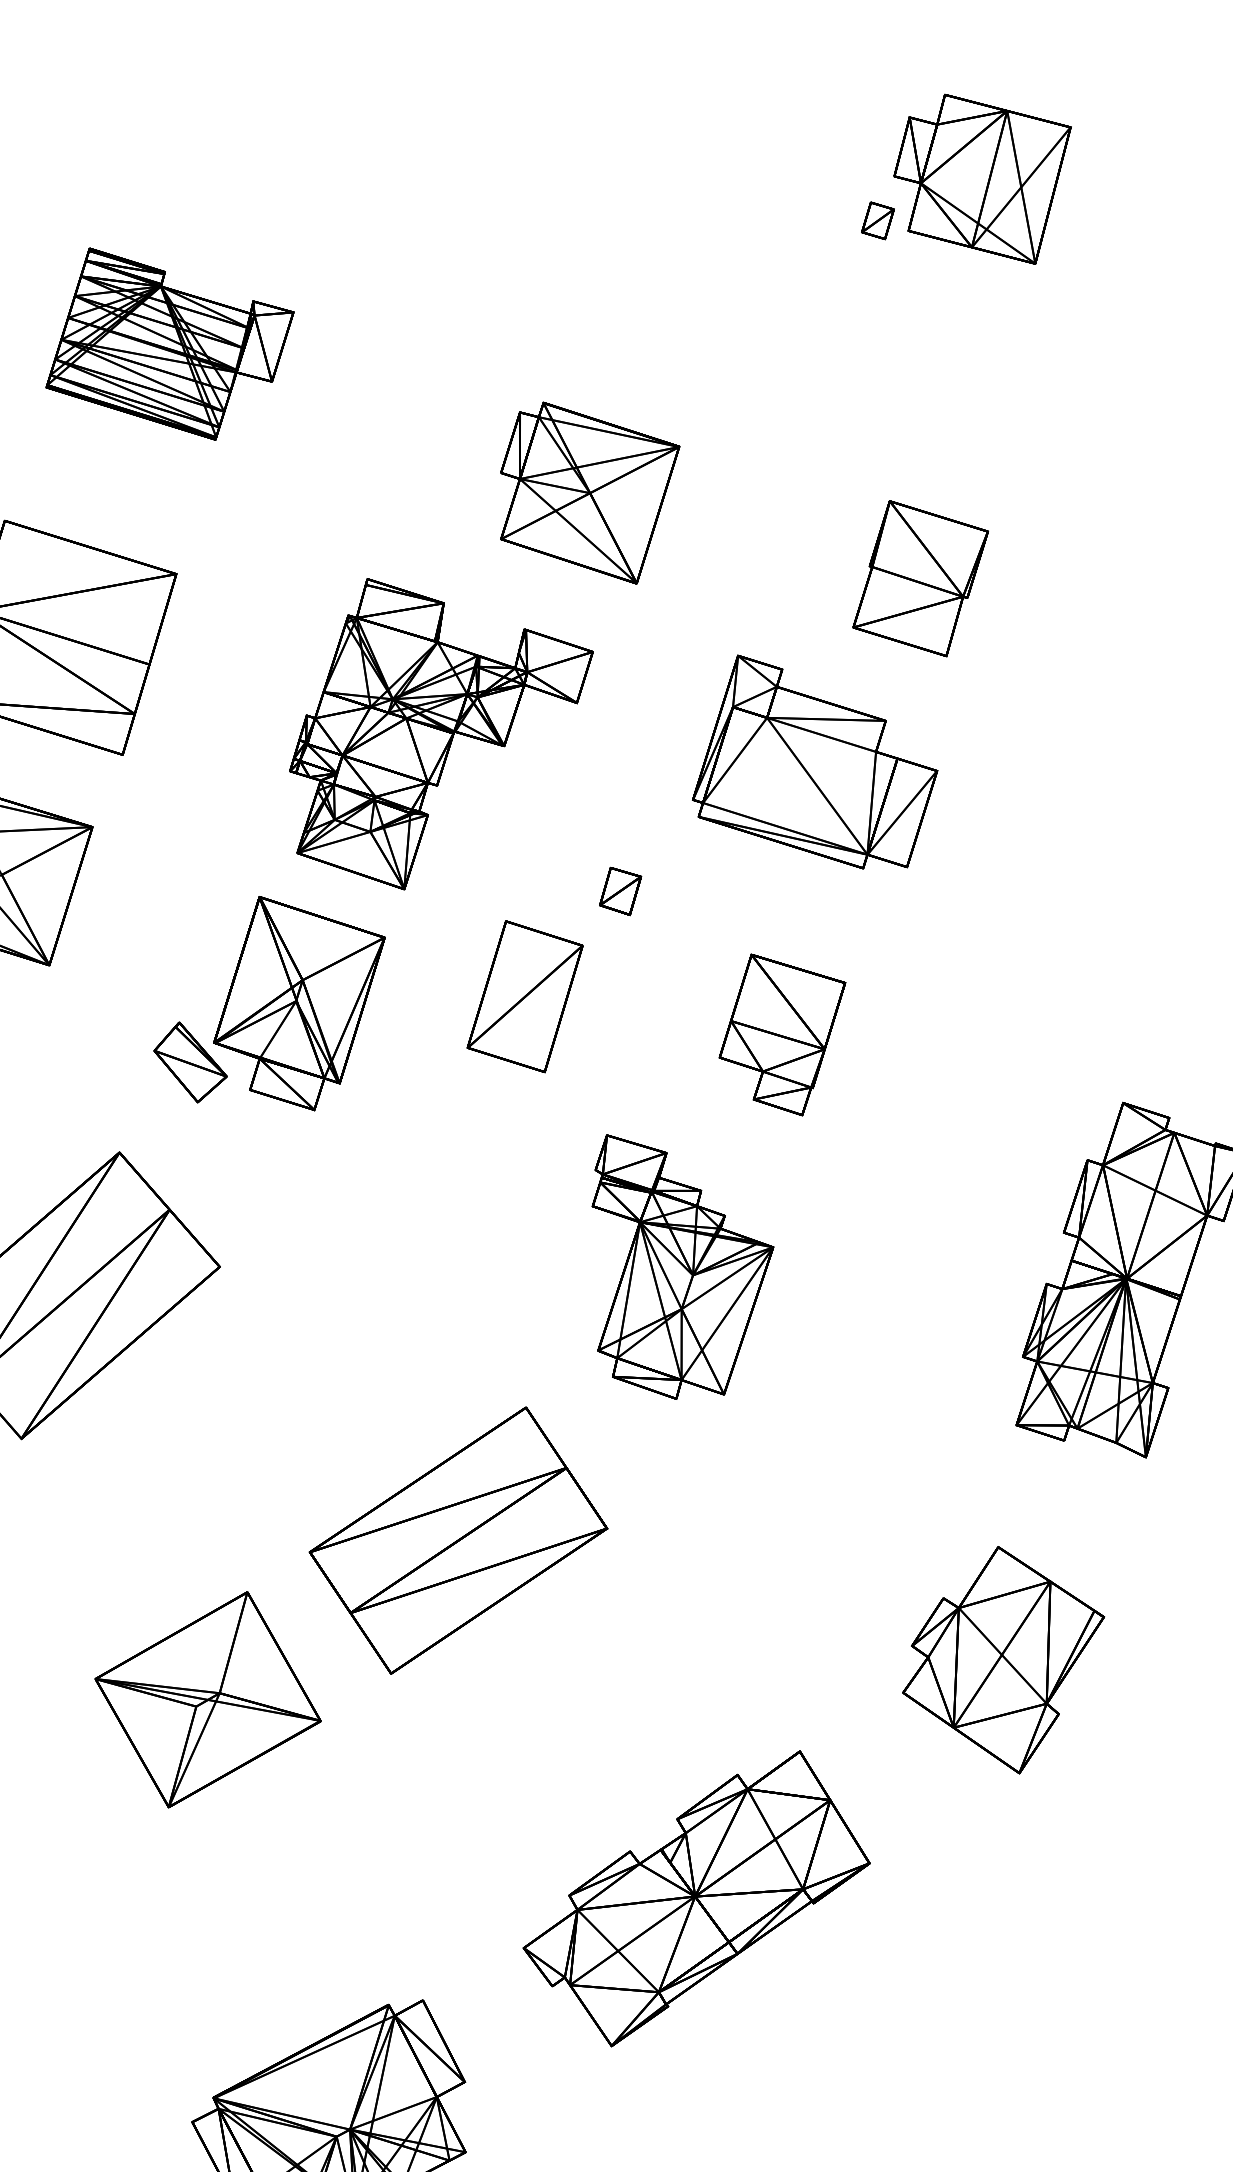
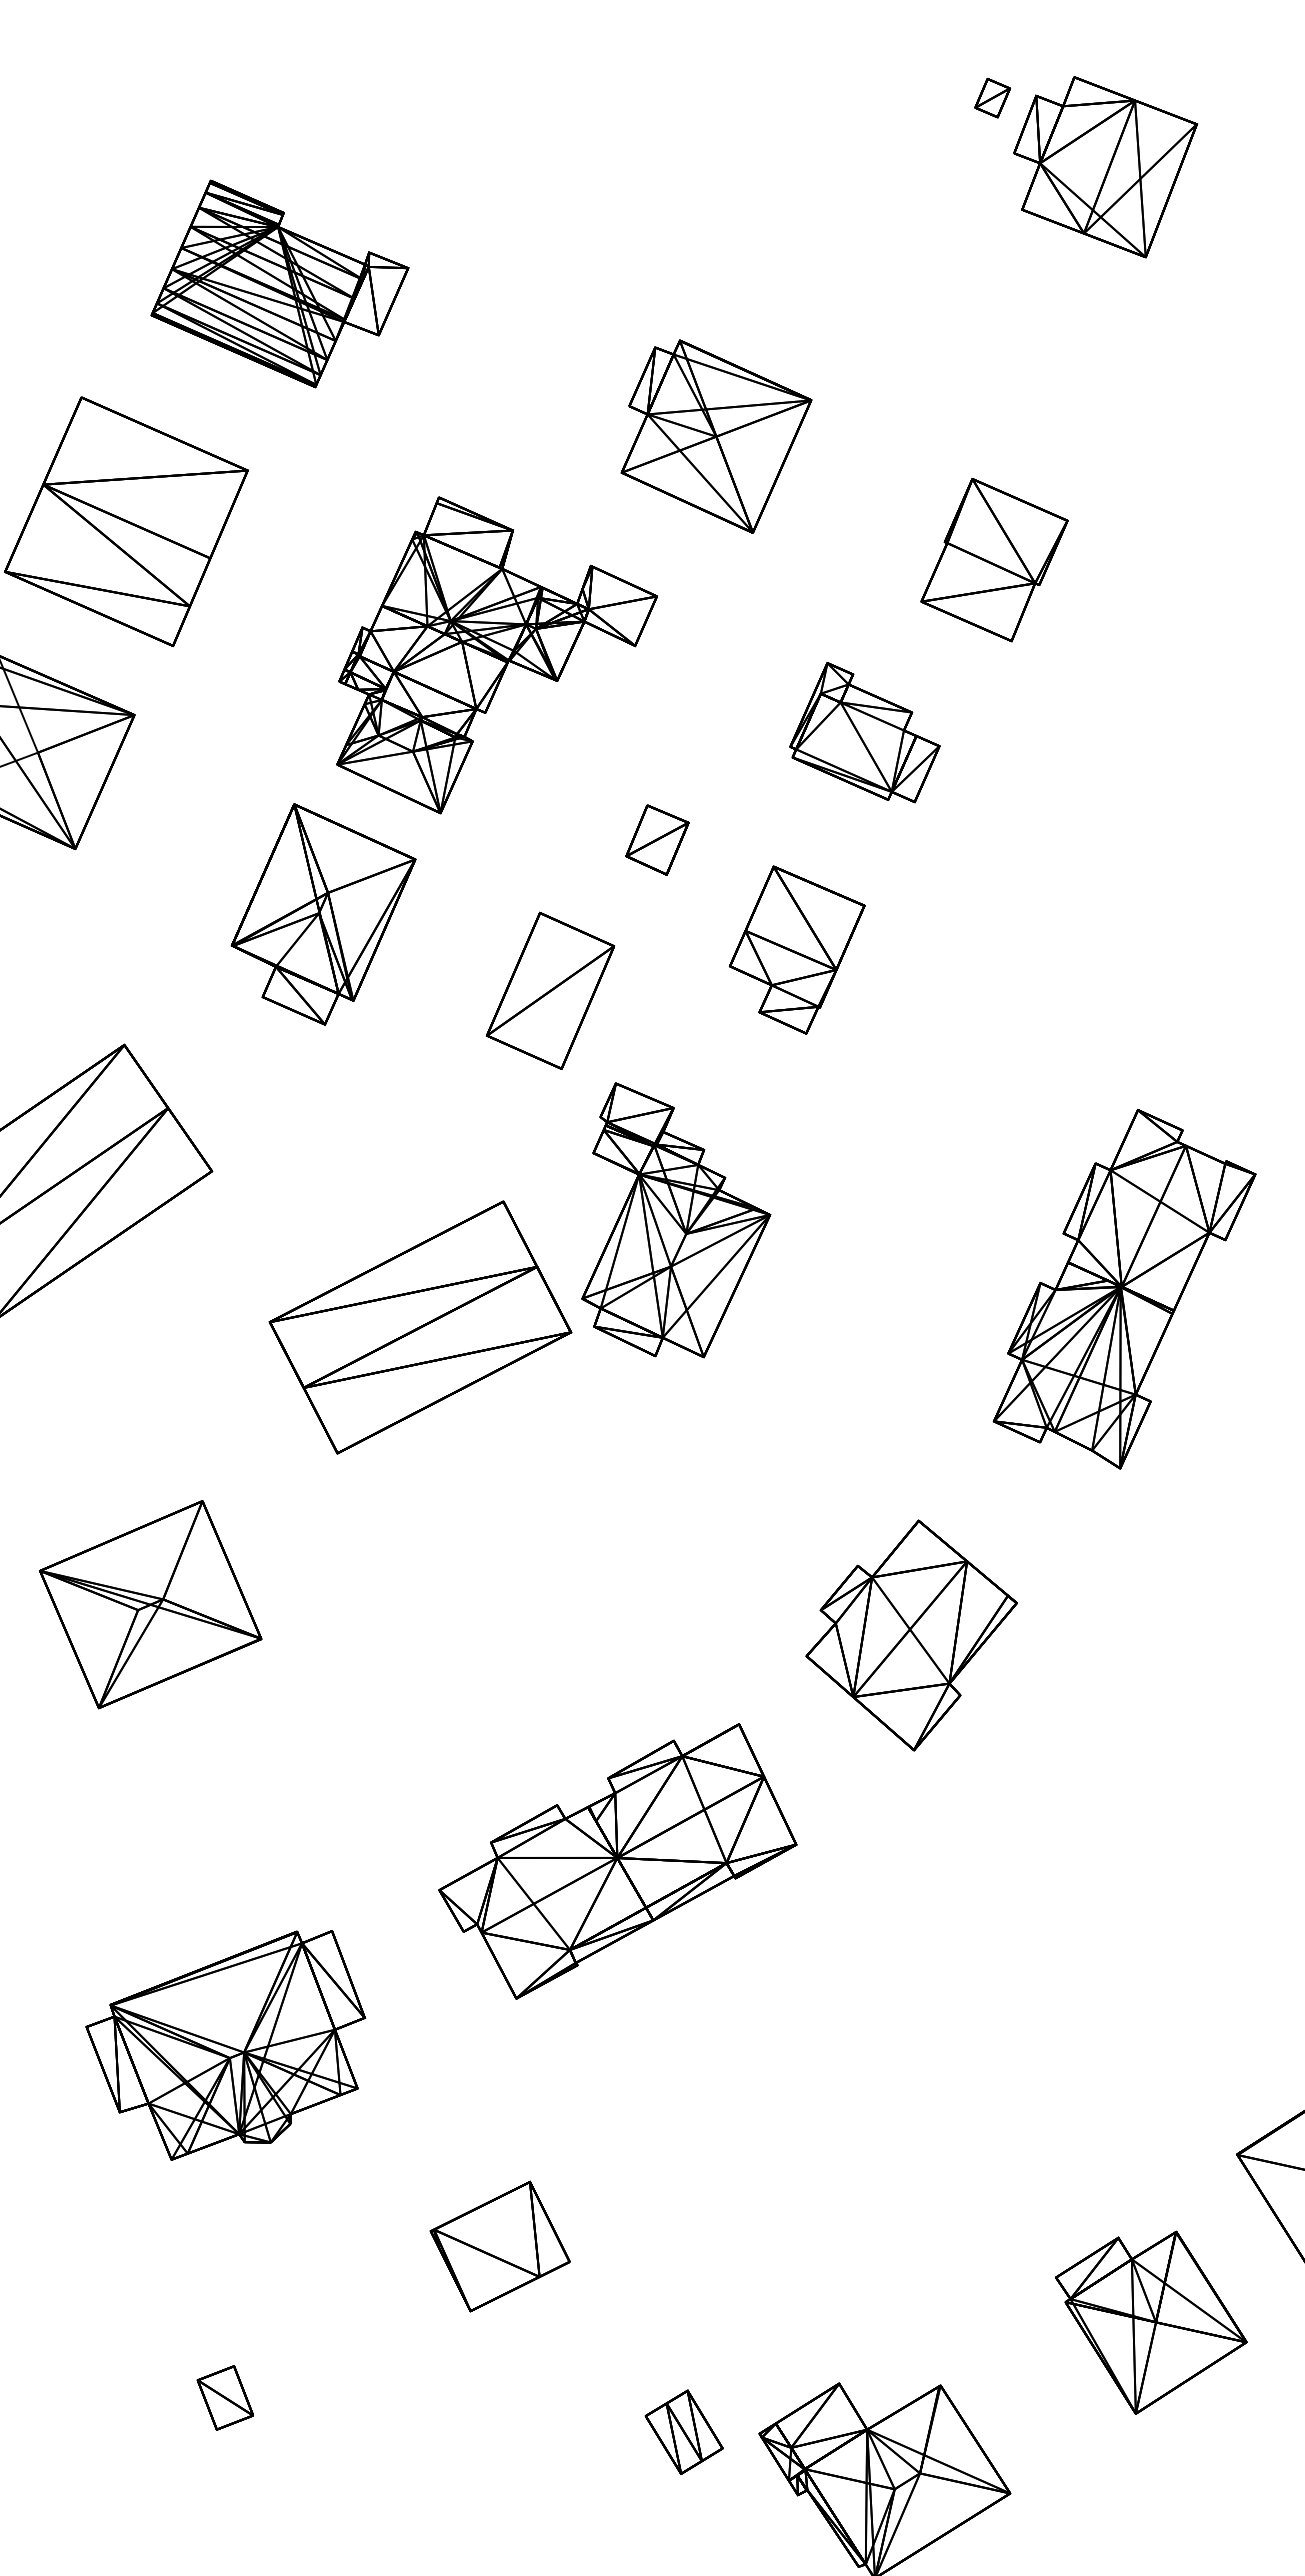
part: (877, 221) -> (992, 98), moved
part: (168, 341) -> (279, 283), moved
part: (590, 493) -> (716, 436), moved
part: (812, 762) -> (864, 732), size x0.6
part: (620, 890) -> (657, 839), size x1.4
part: (525, 996) -> (550, 990), moved
part: (784, 1033) -> (797, 949), moved
part: (190, 1062) -> (205, 962), removed
part: (458, 1540) -> (420, 1327), moved
part: (1004, 1660) -> (911, 1635), moved

